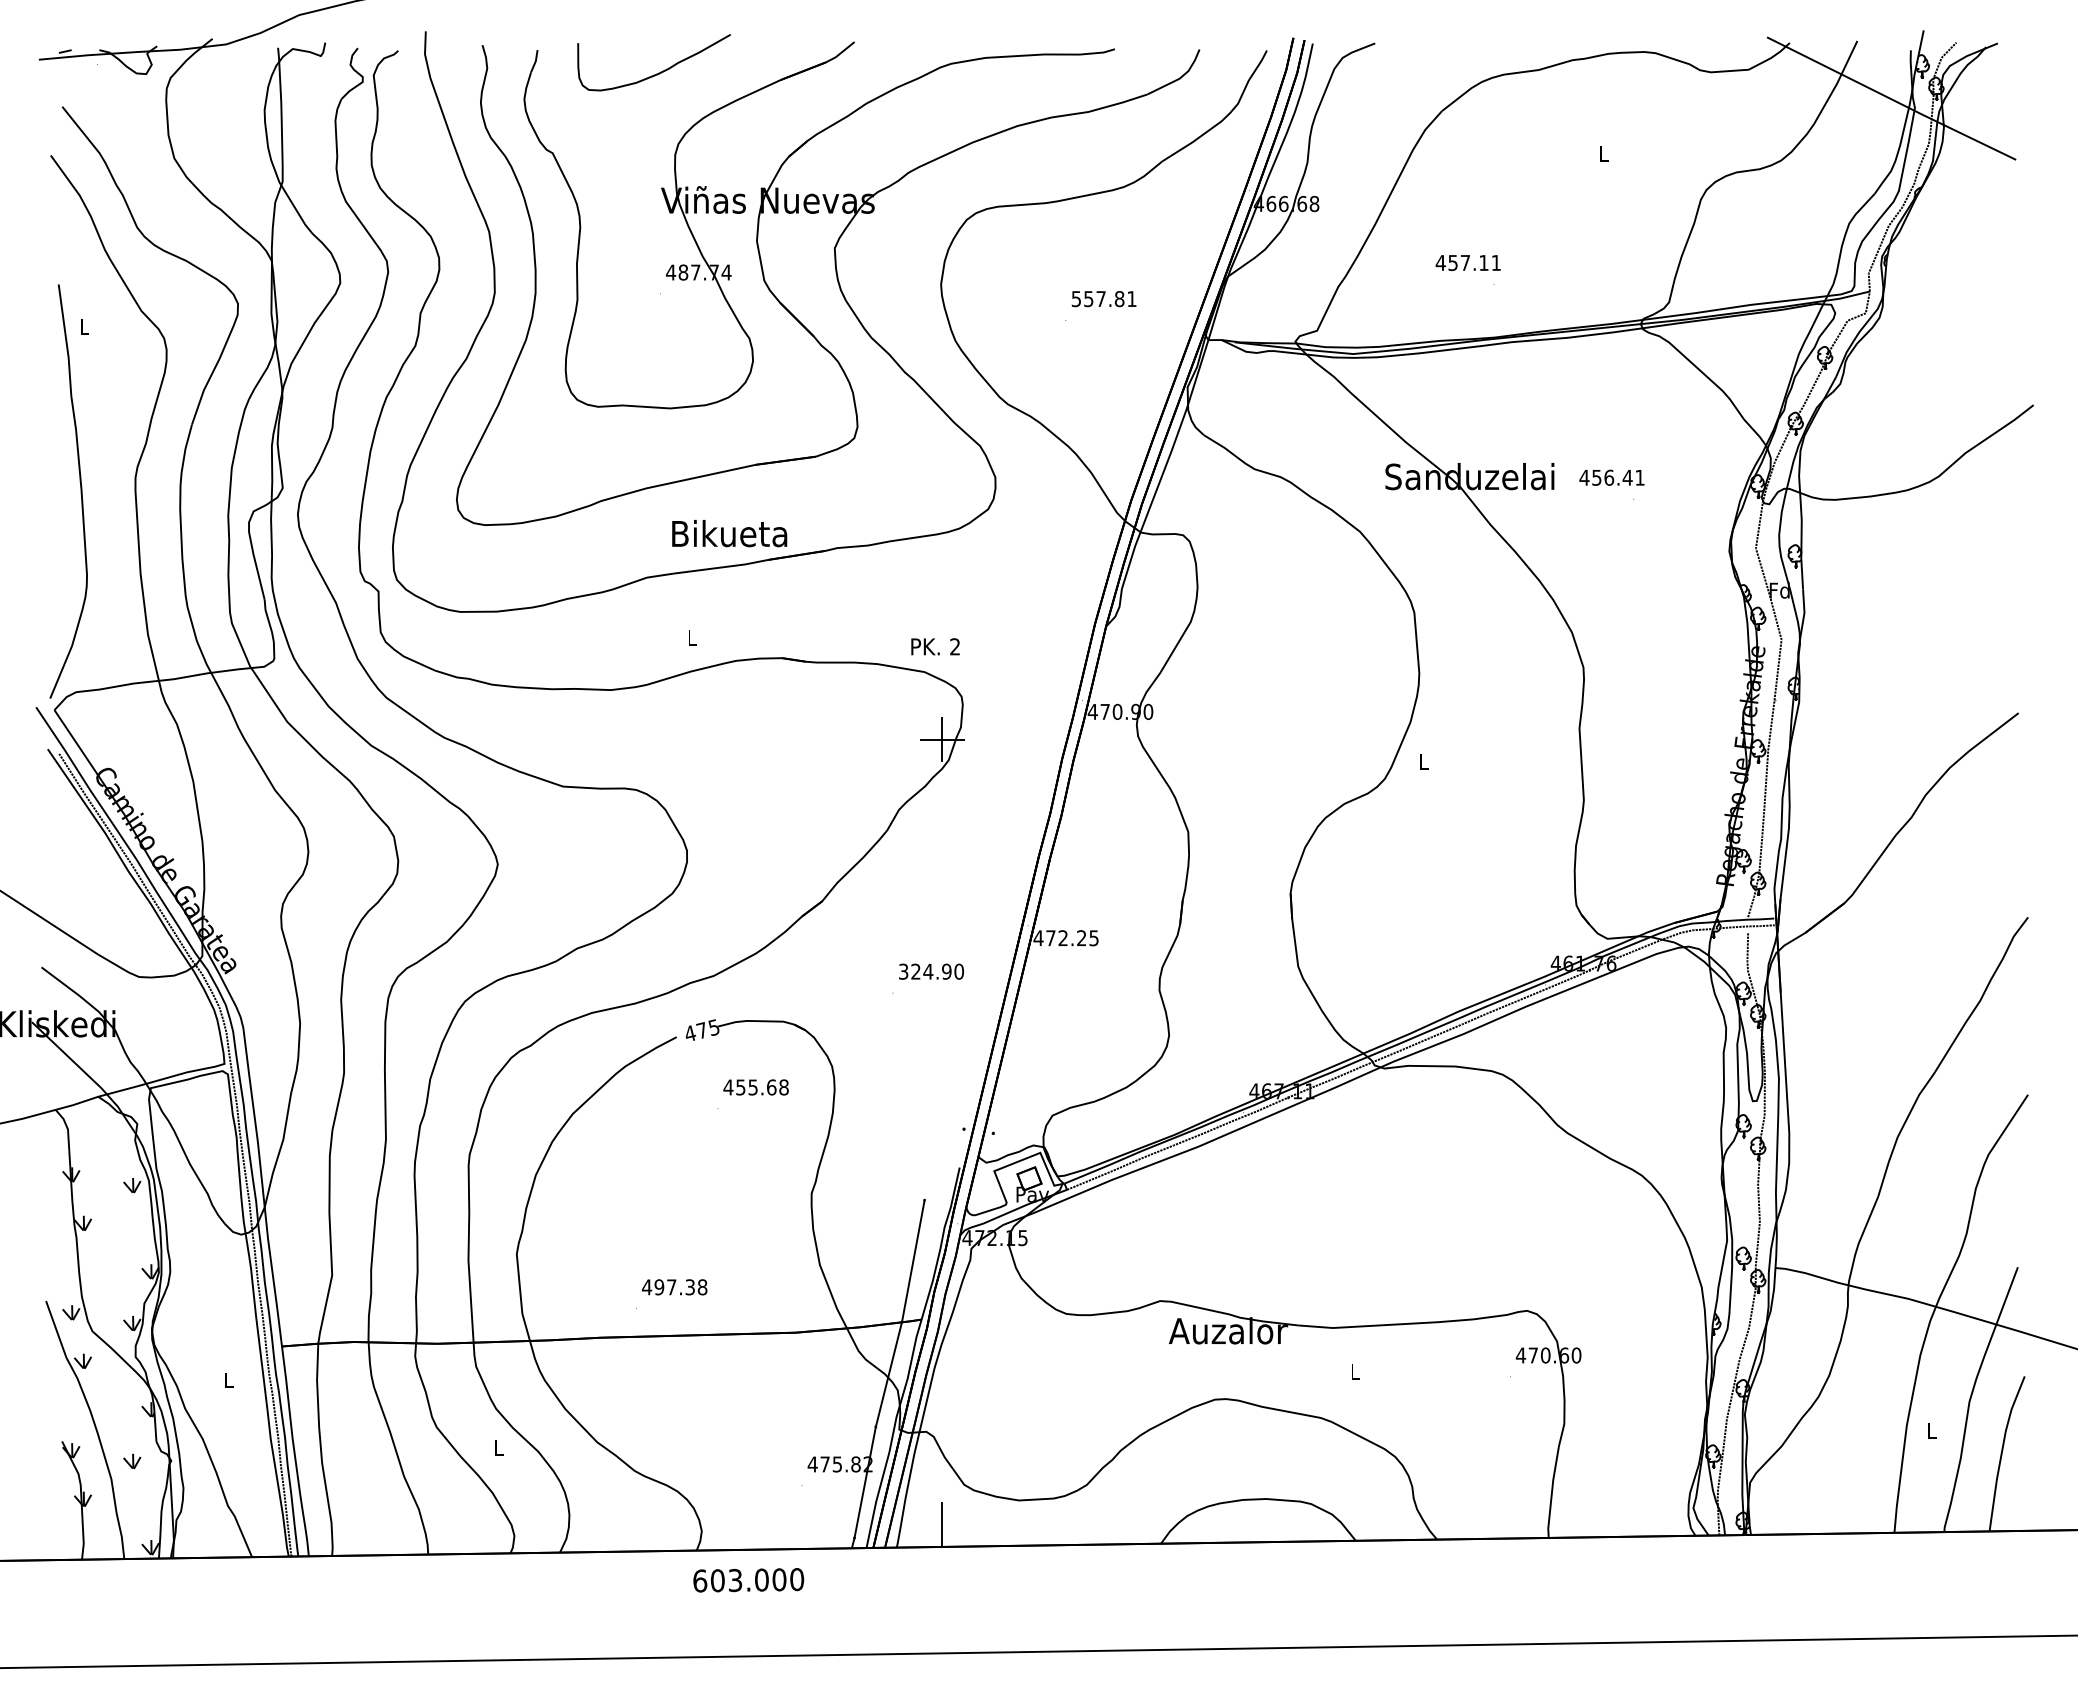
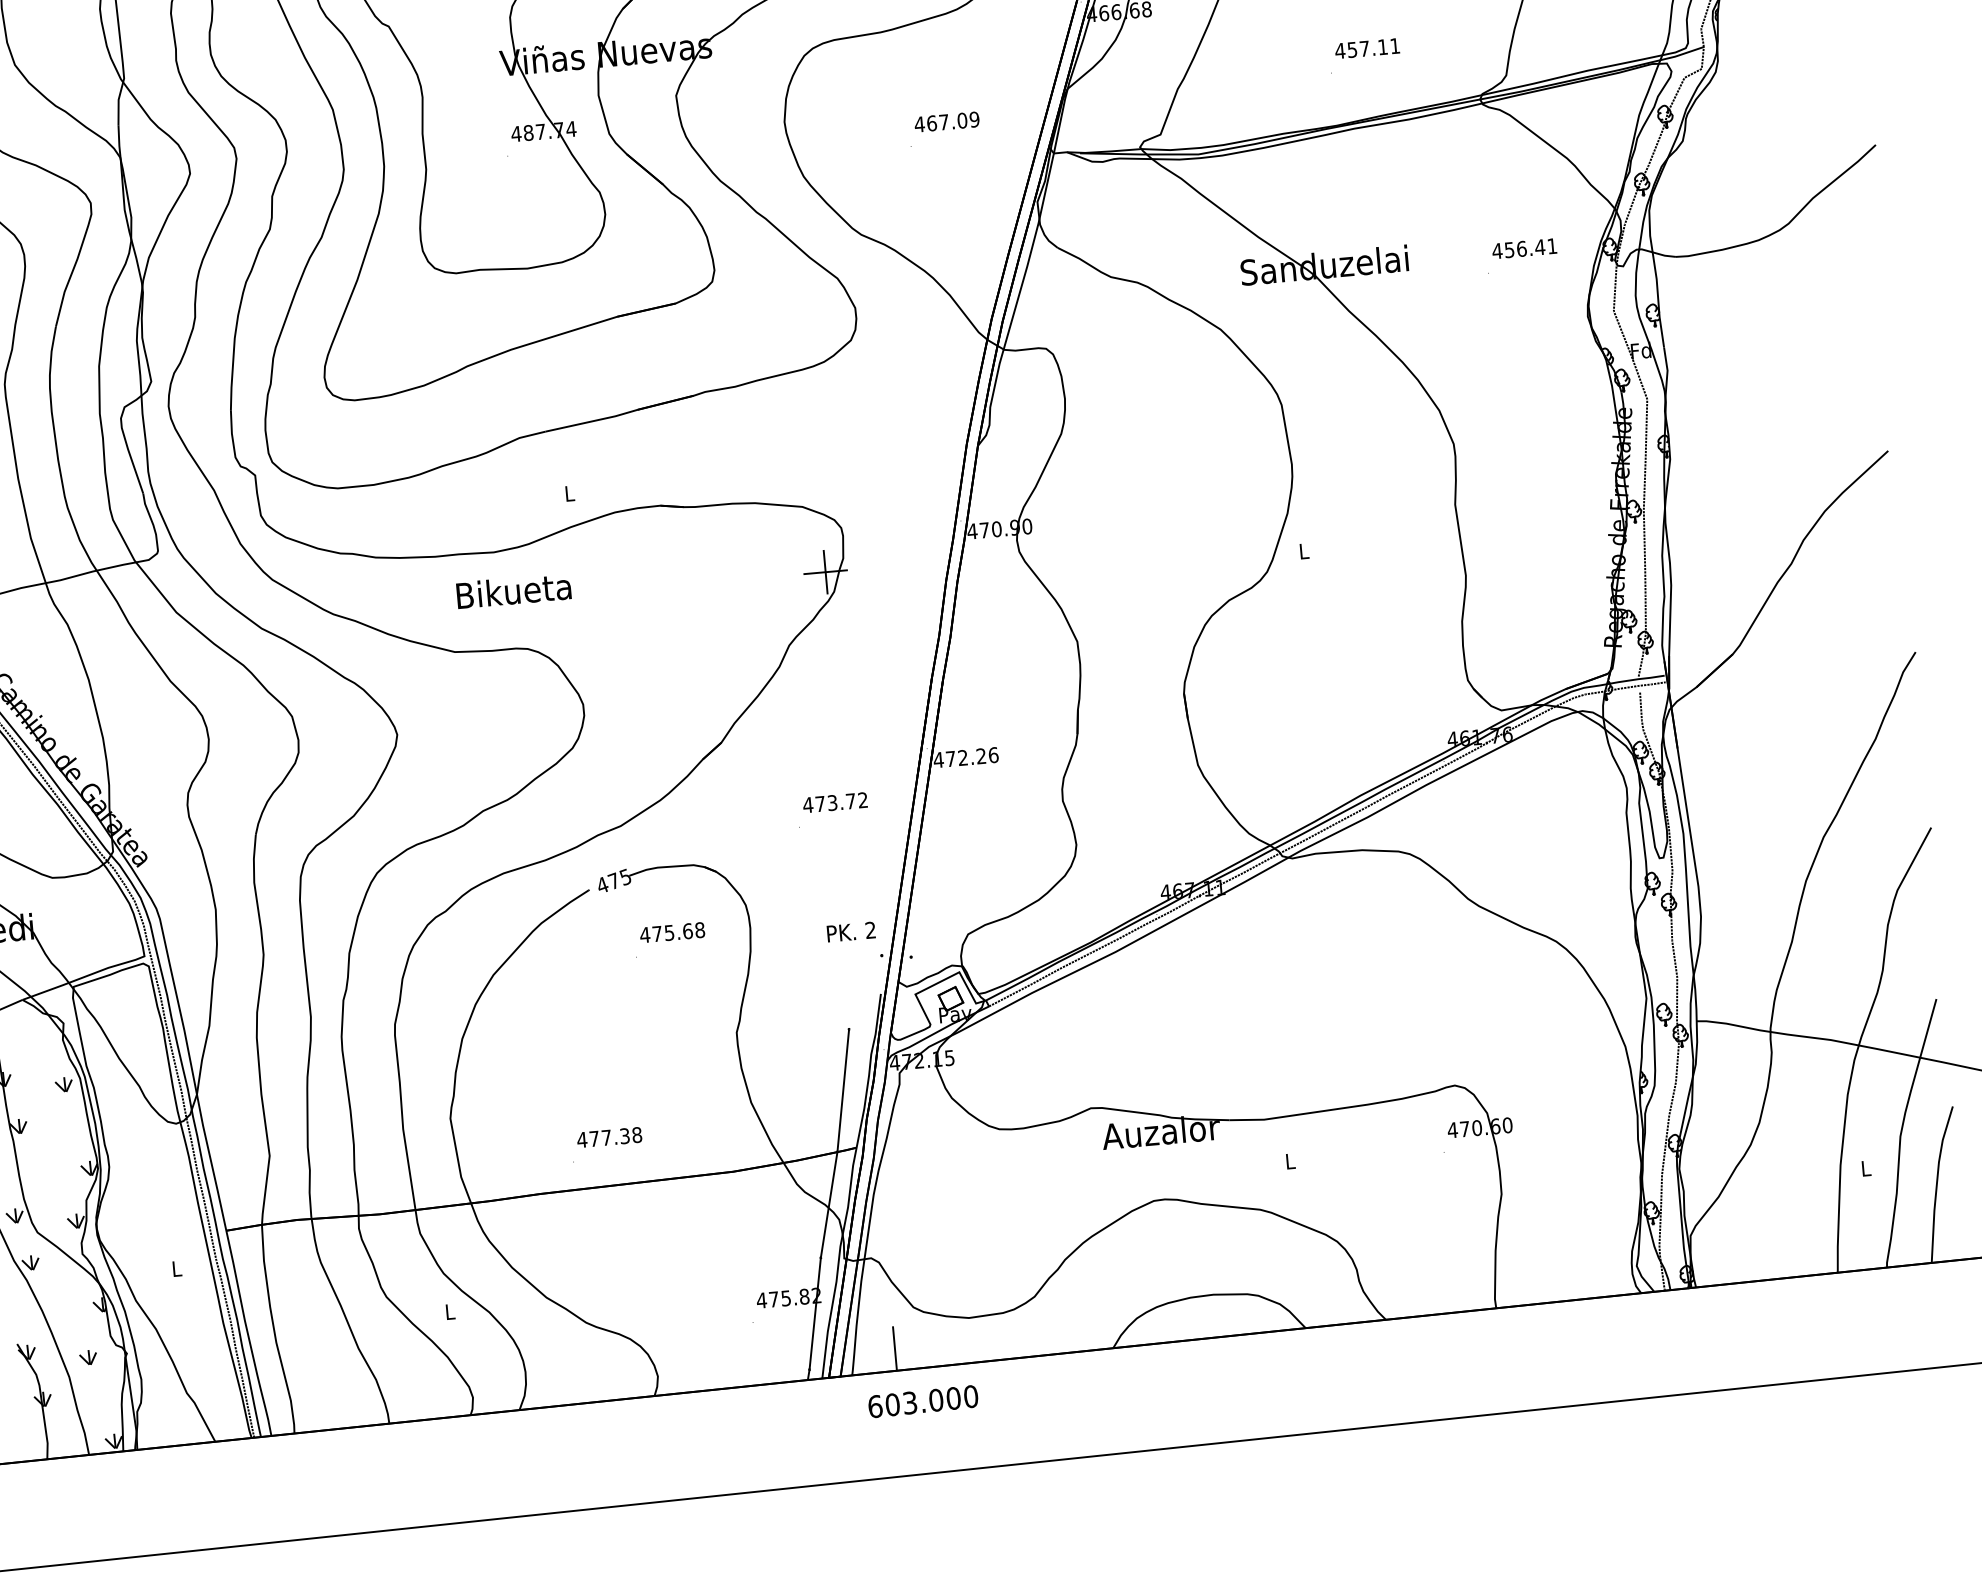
text: (1467, 263) -> (1366, 49), moved
text: (1103, 299) -> (946, 122), 557.81 -> 467.09
text: (1611, 477) -> (1524, 248), moved
text: (729, 533) -> (513, 590), moved
text: (935, 646) -> (851, 931), moved
text: (1094, 938) -> (994, 755), 472.25 -> 472.26
text: (931, 971) -> (835, 802), 324.90 -> 473.72
text: (740, 1087) -> (657, 934), 455.68 -> 475.68
text: (659, 1287) -> (594, 1139), 497.38 -> 477.38
text: (748, 1580) -> (923, 1401), moved

